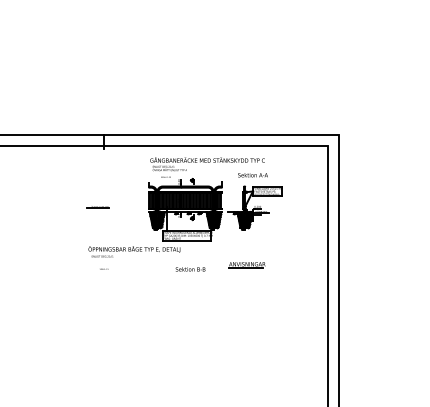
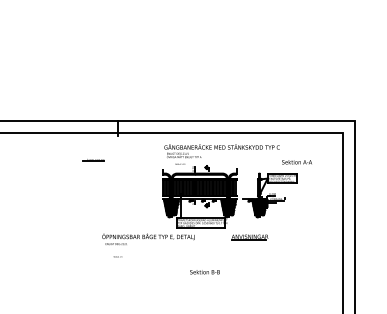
text: (252, 175) -> (296, 162), moved
line: (97, 207) -> (93, 160), moved
part: (246, 265) -> (249, 238), moved
text: (190, 269) -> (204, 272), moved

